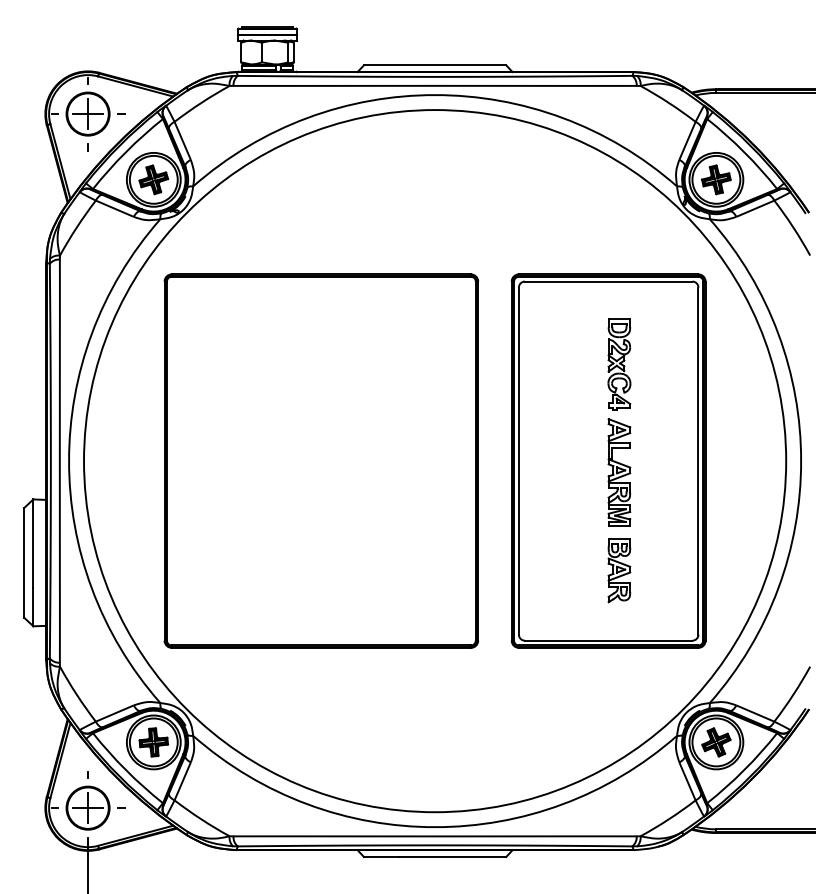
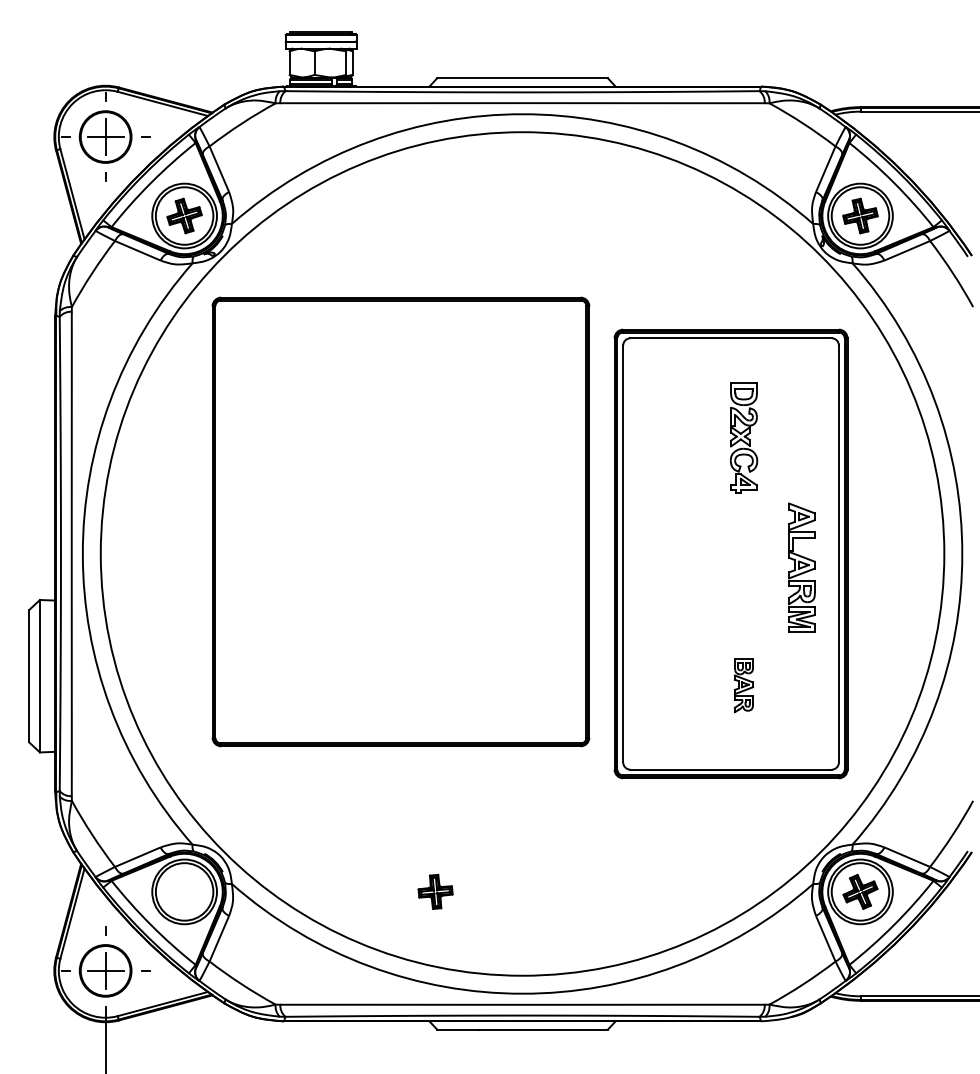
part: (321, 460) -> (400, 521), moved
part: (619, 472) -> (801, 567), moved
part: (619, 570) -> (743, 685), size x0.7
part: (153, 742) -> (435, 891), moved

